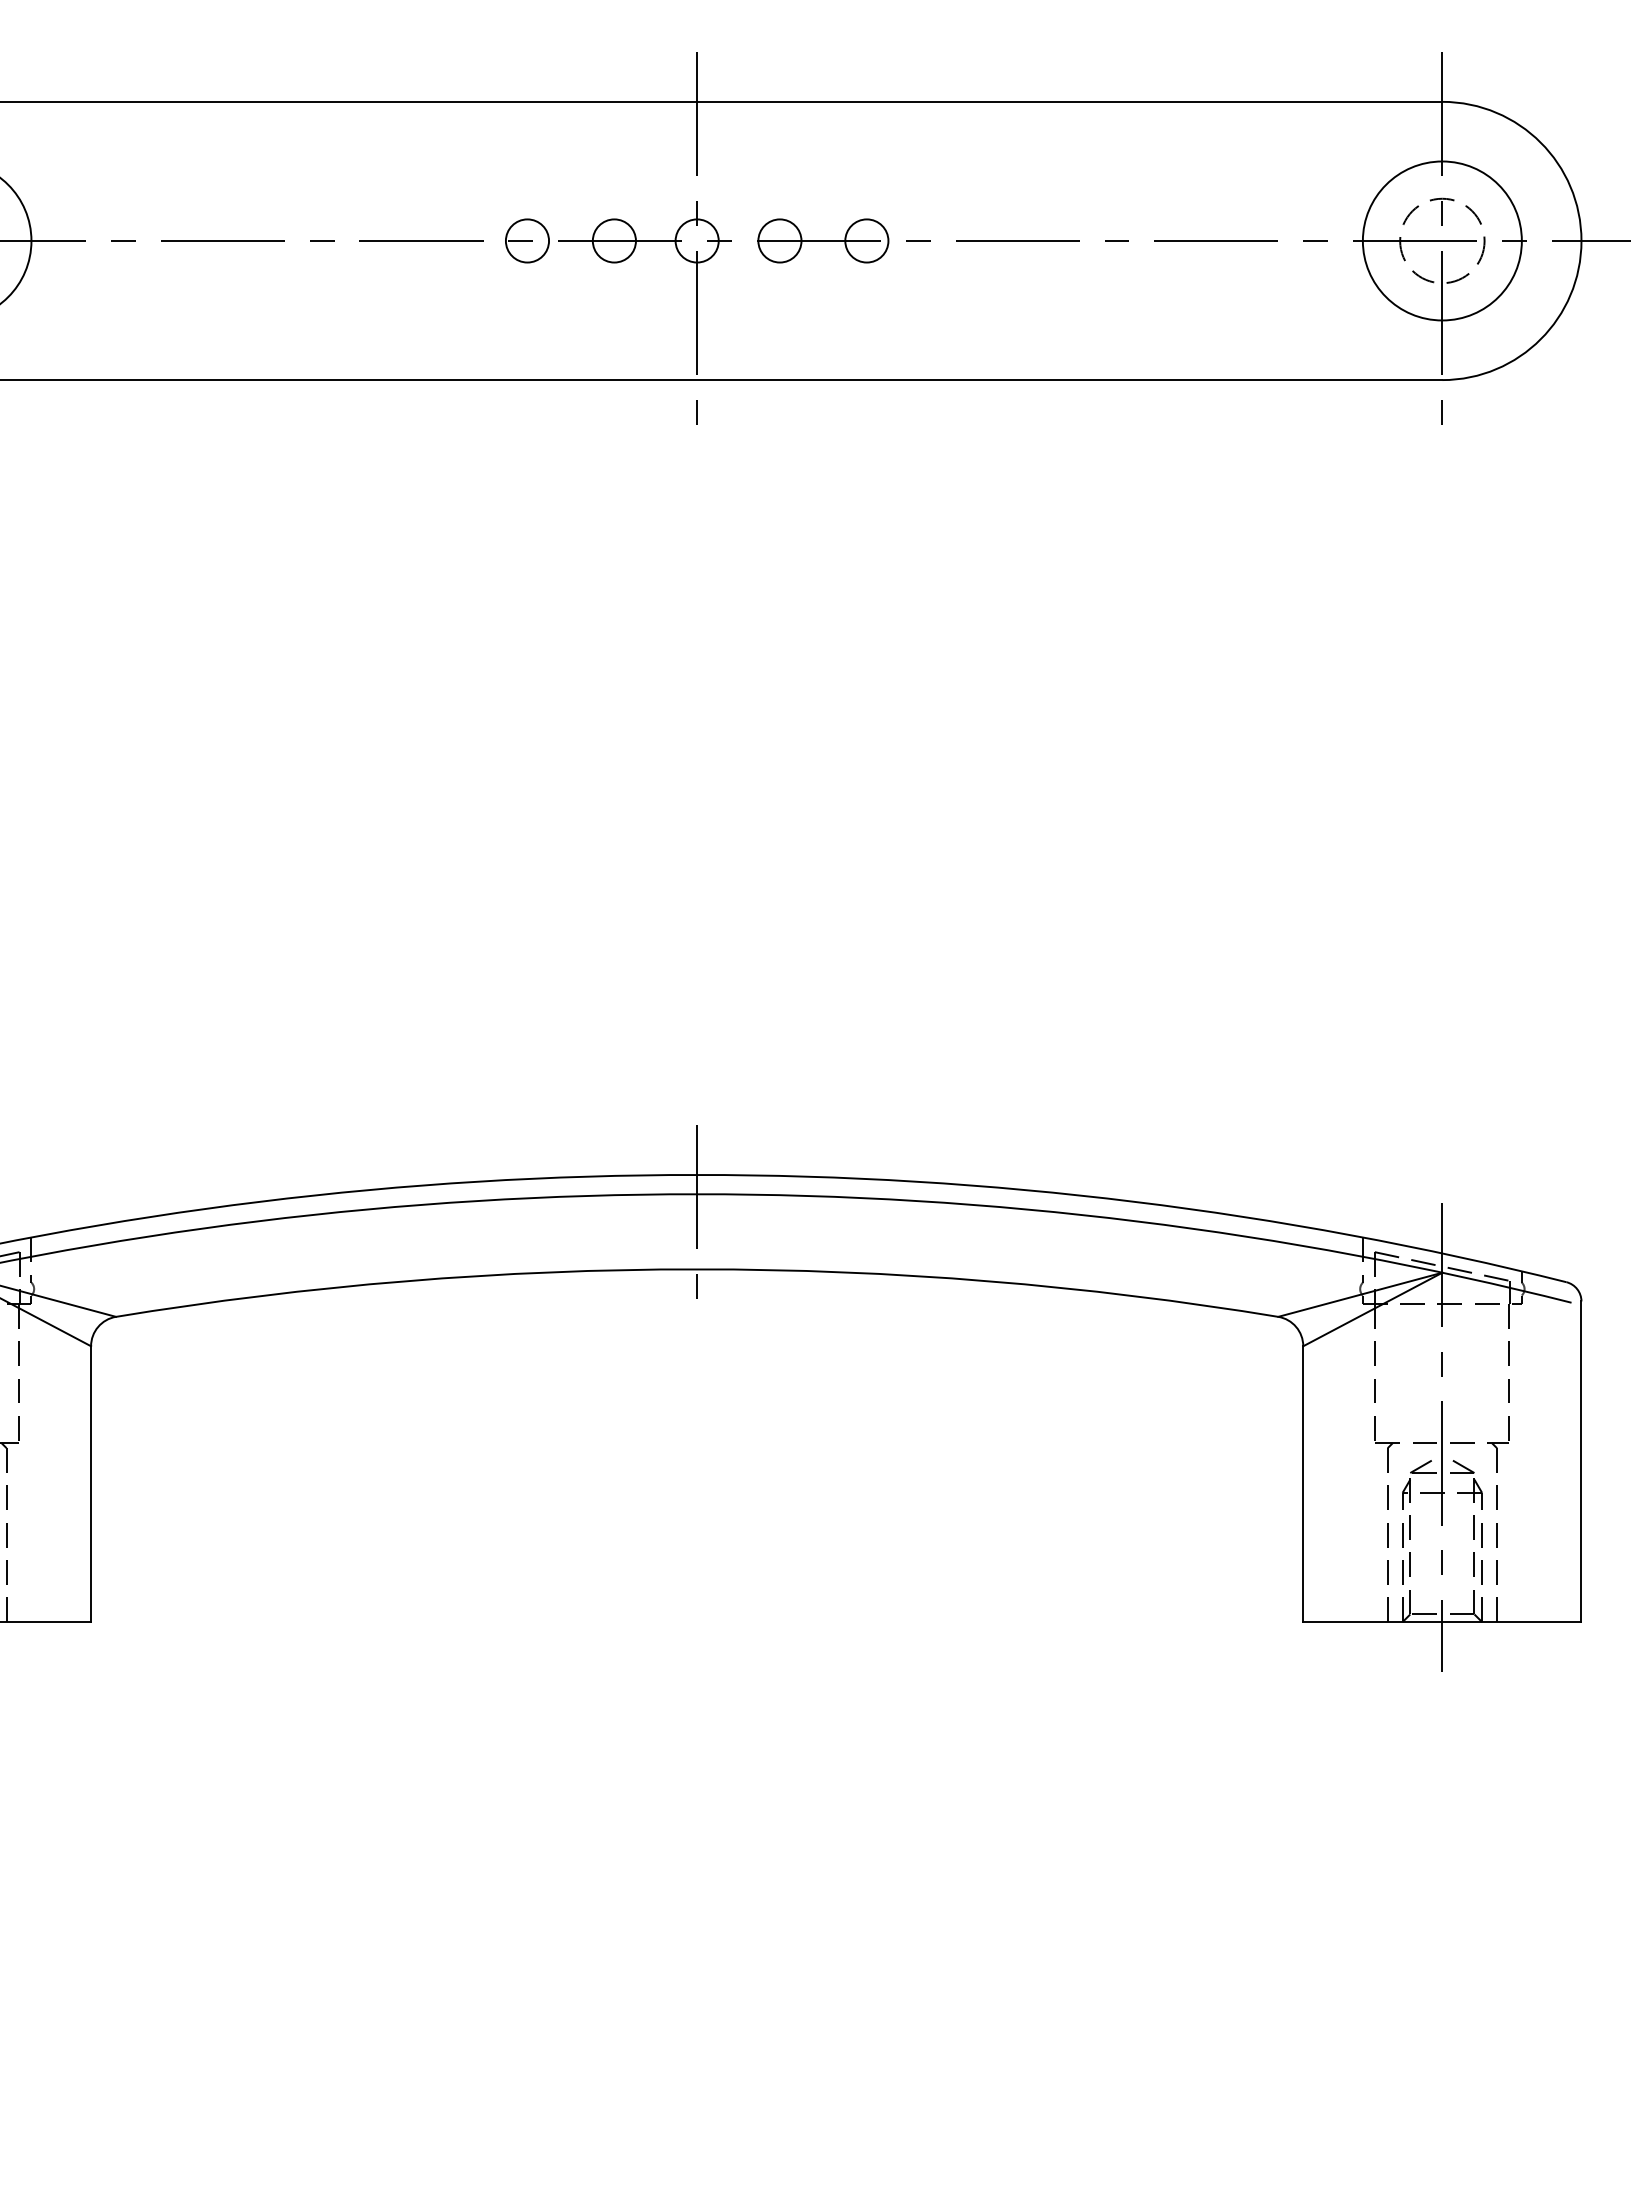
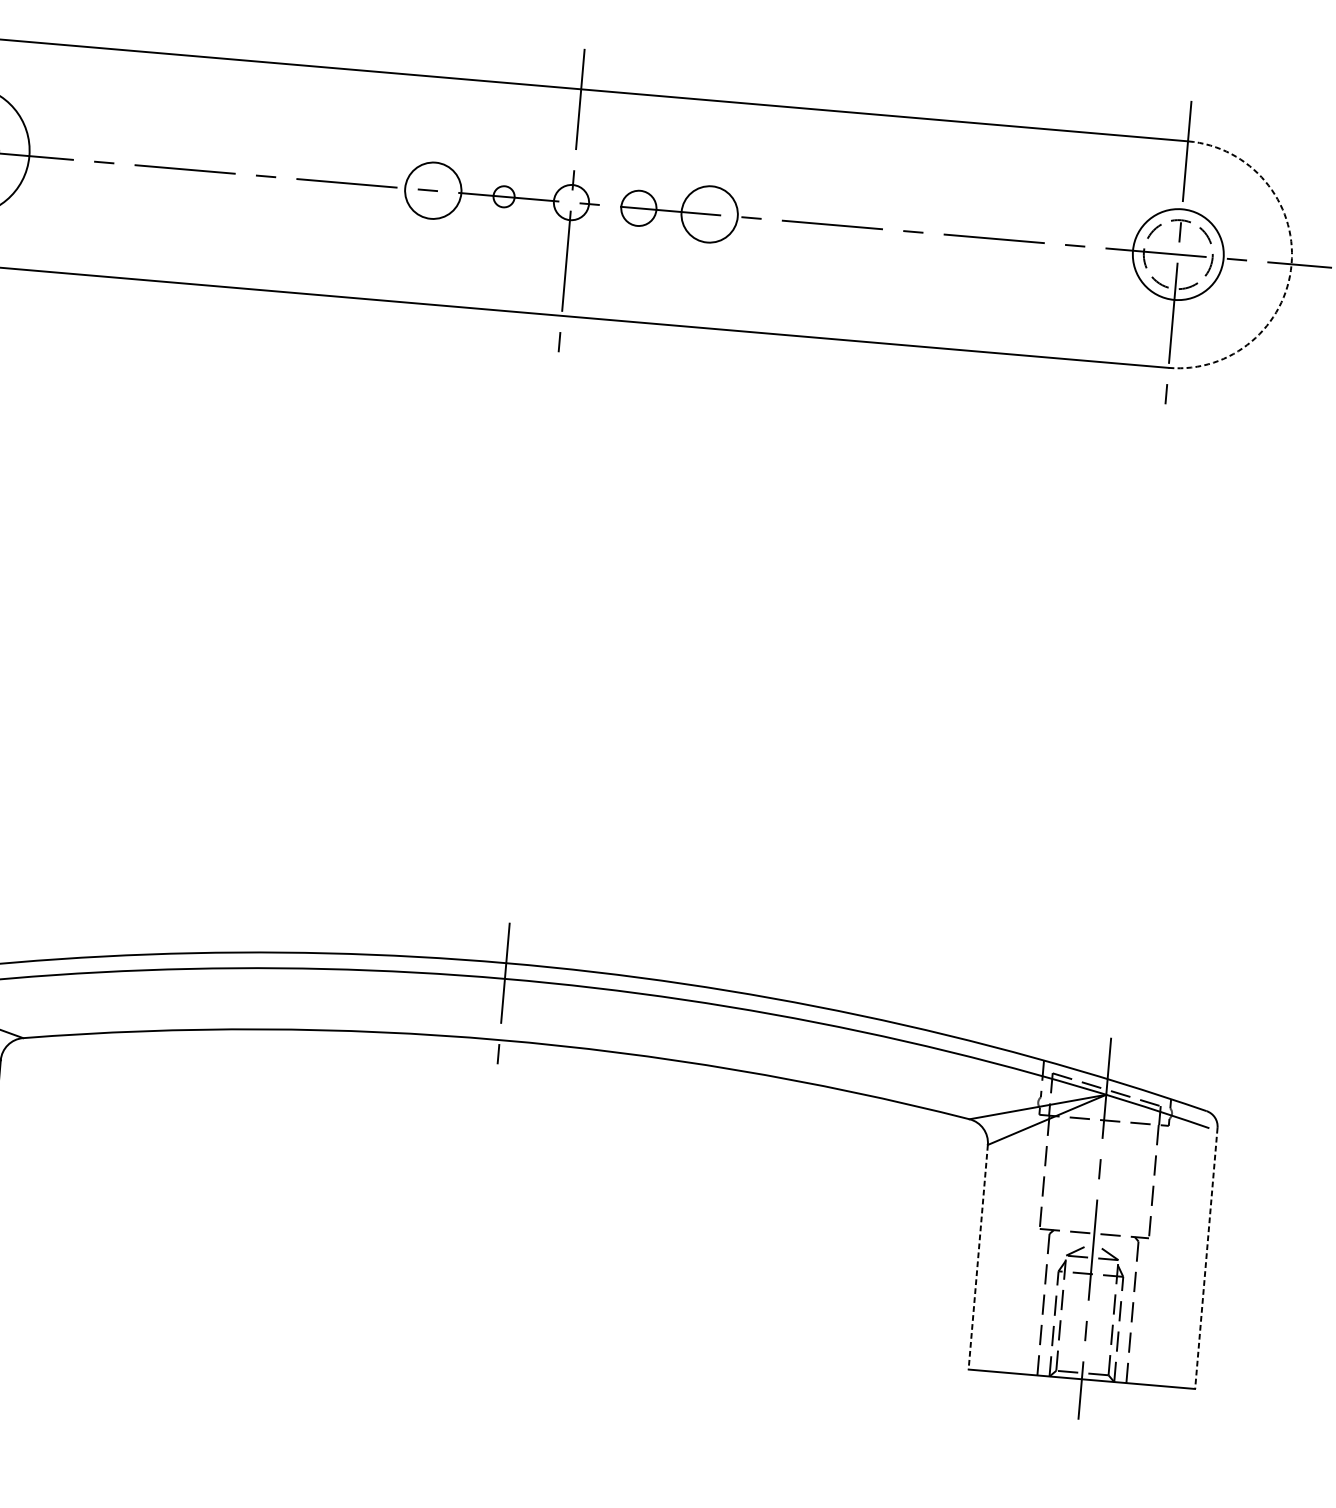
circle: (527, 240) -> (433, 190), size x1.6
circle: (613, 240) -> (503, 196), size x0.6
circle: (866, 240) -> (709, 214), size x1.6
circle: (1441, 240) -> (1177, 254), size x0.7
arc: (1581, 240) -> (1291, 263), solid -> dashed
line: (1581, 1462) -> (1206, 1259), solid -> dashed
line: (1303, 1484) -> (978, 1257), solid -> dashed

